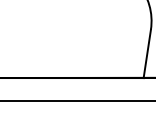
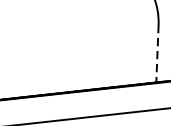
line: (147, 54) -> (157, 54), solid -> dashed

